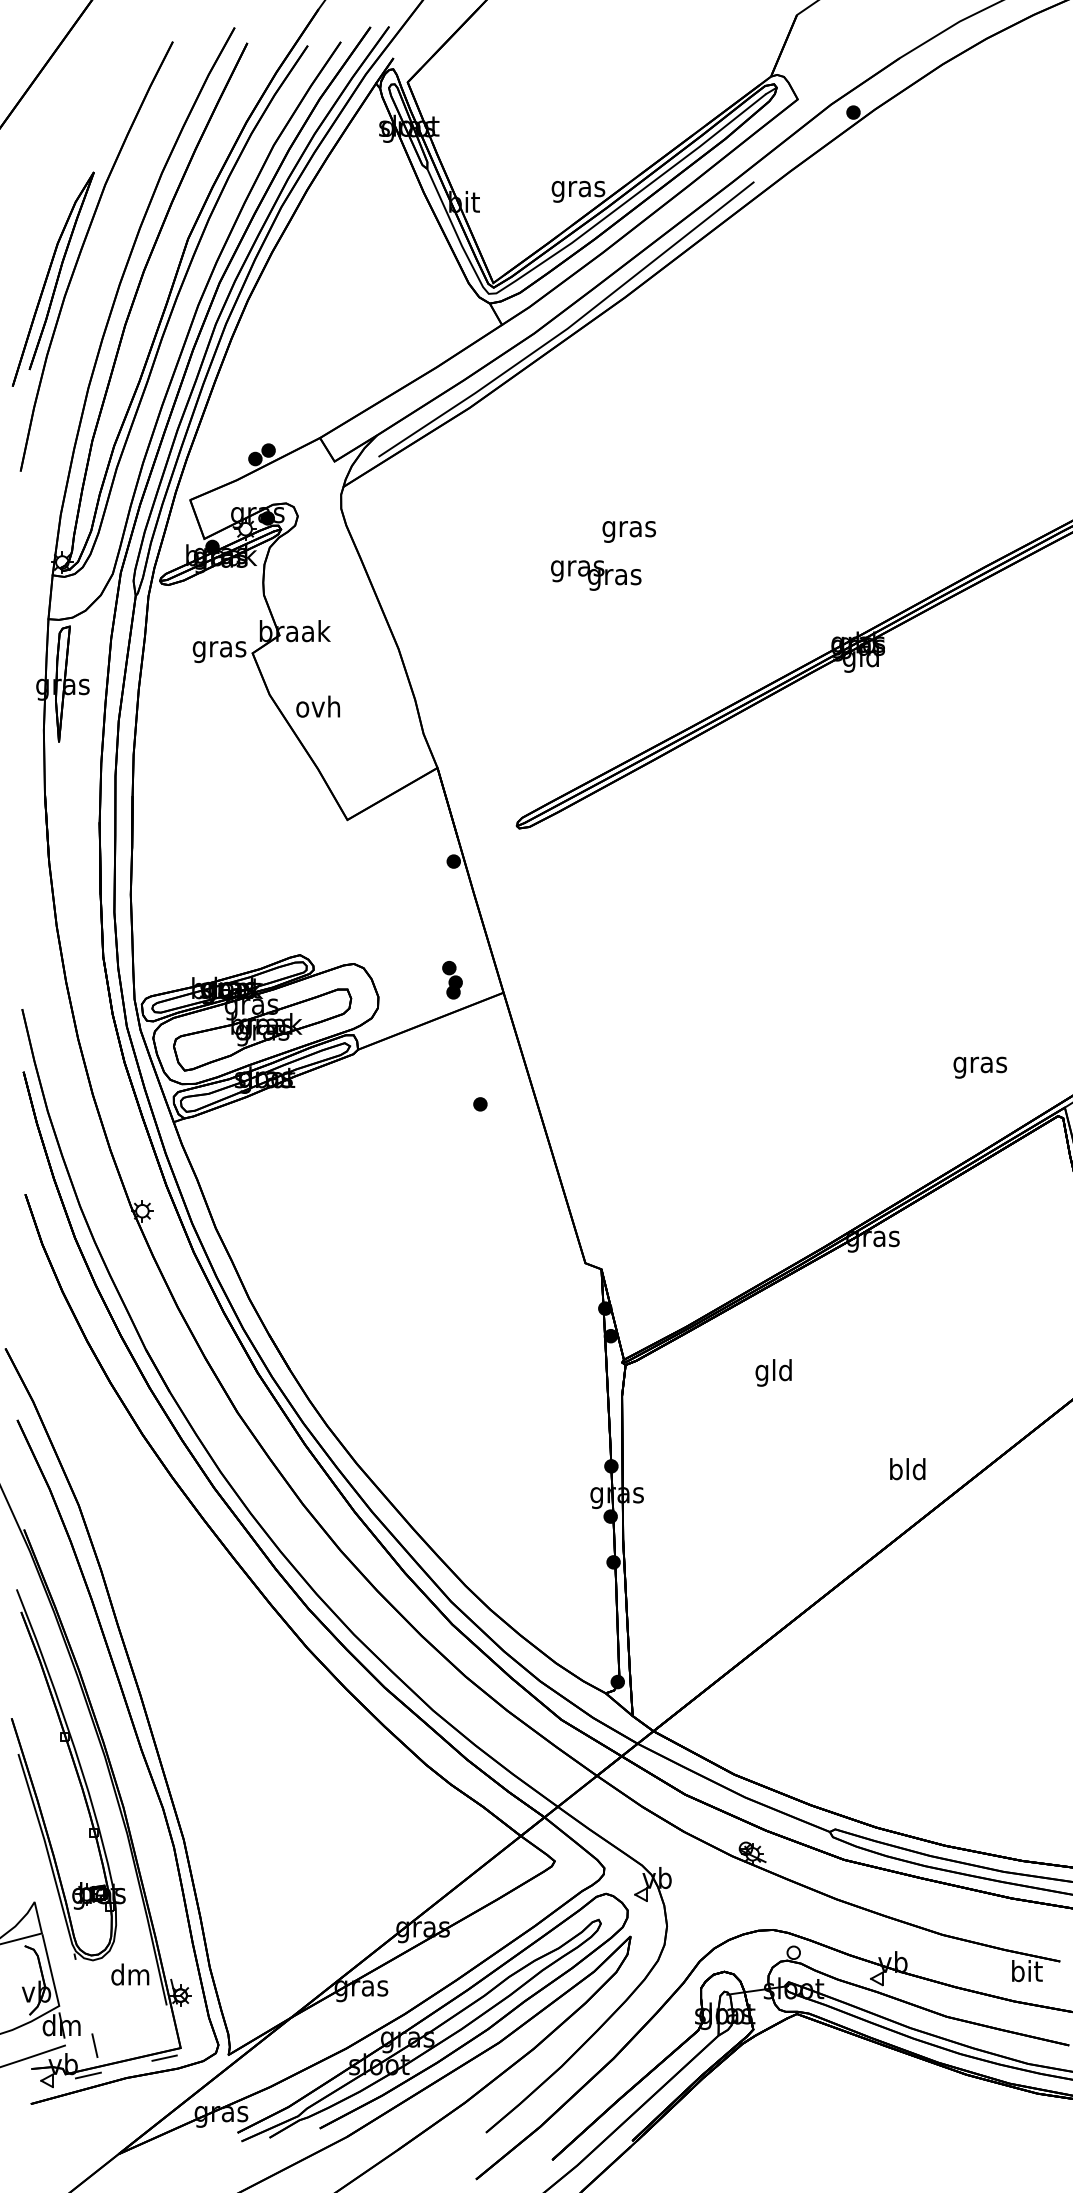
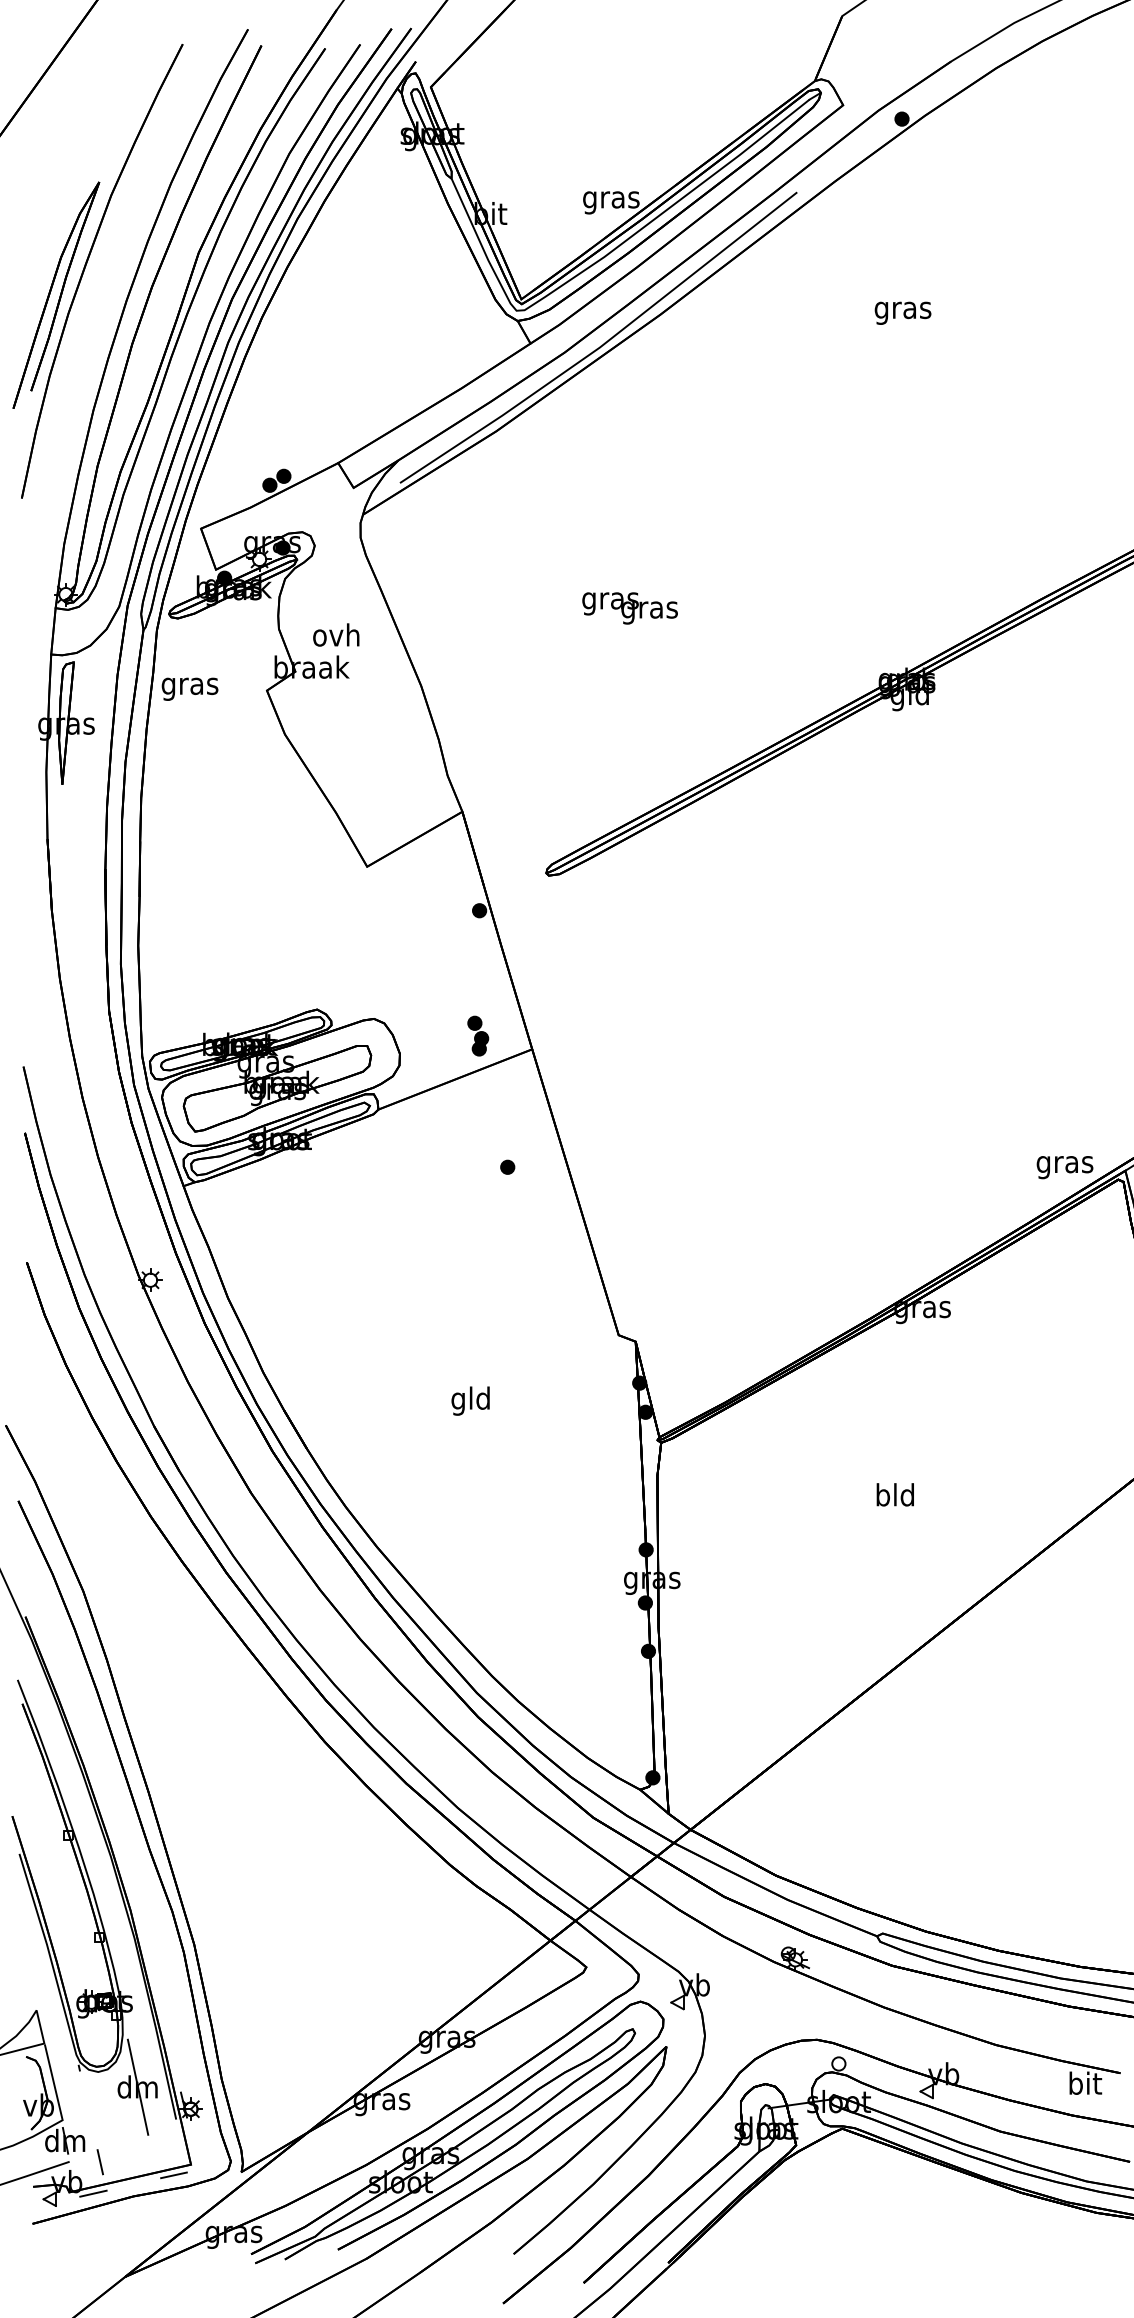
text: (628, 531) -> (902, 312), moved
text: (219, 651) -> (189, 688), moved
text: (318, 706) -> (336, 634), moved
text: (979, 1067) -> (1064, 1167), moved
text: (773, 1372) -> (470, 1400), moved
text: (906, 1468) -> (894, 1494), moved
line: (130, 1974) -> (137, 2086), added

